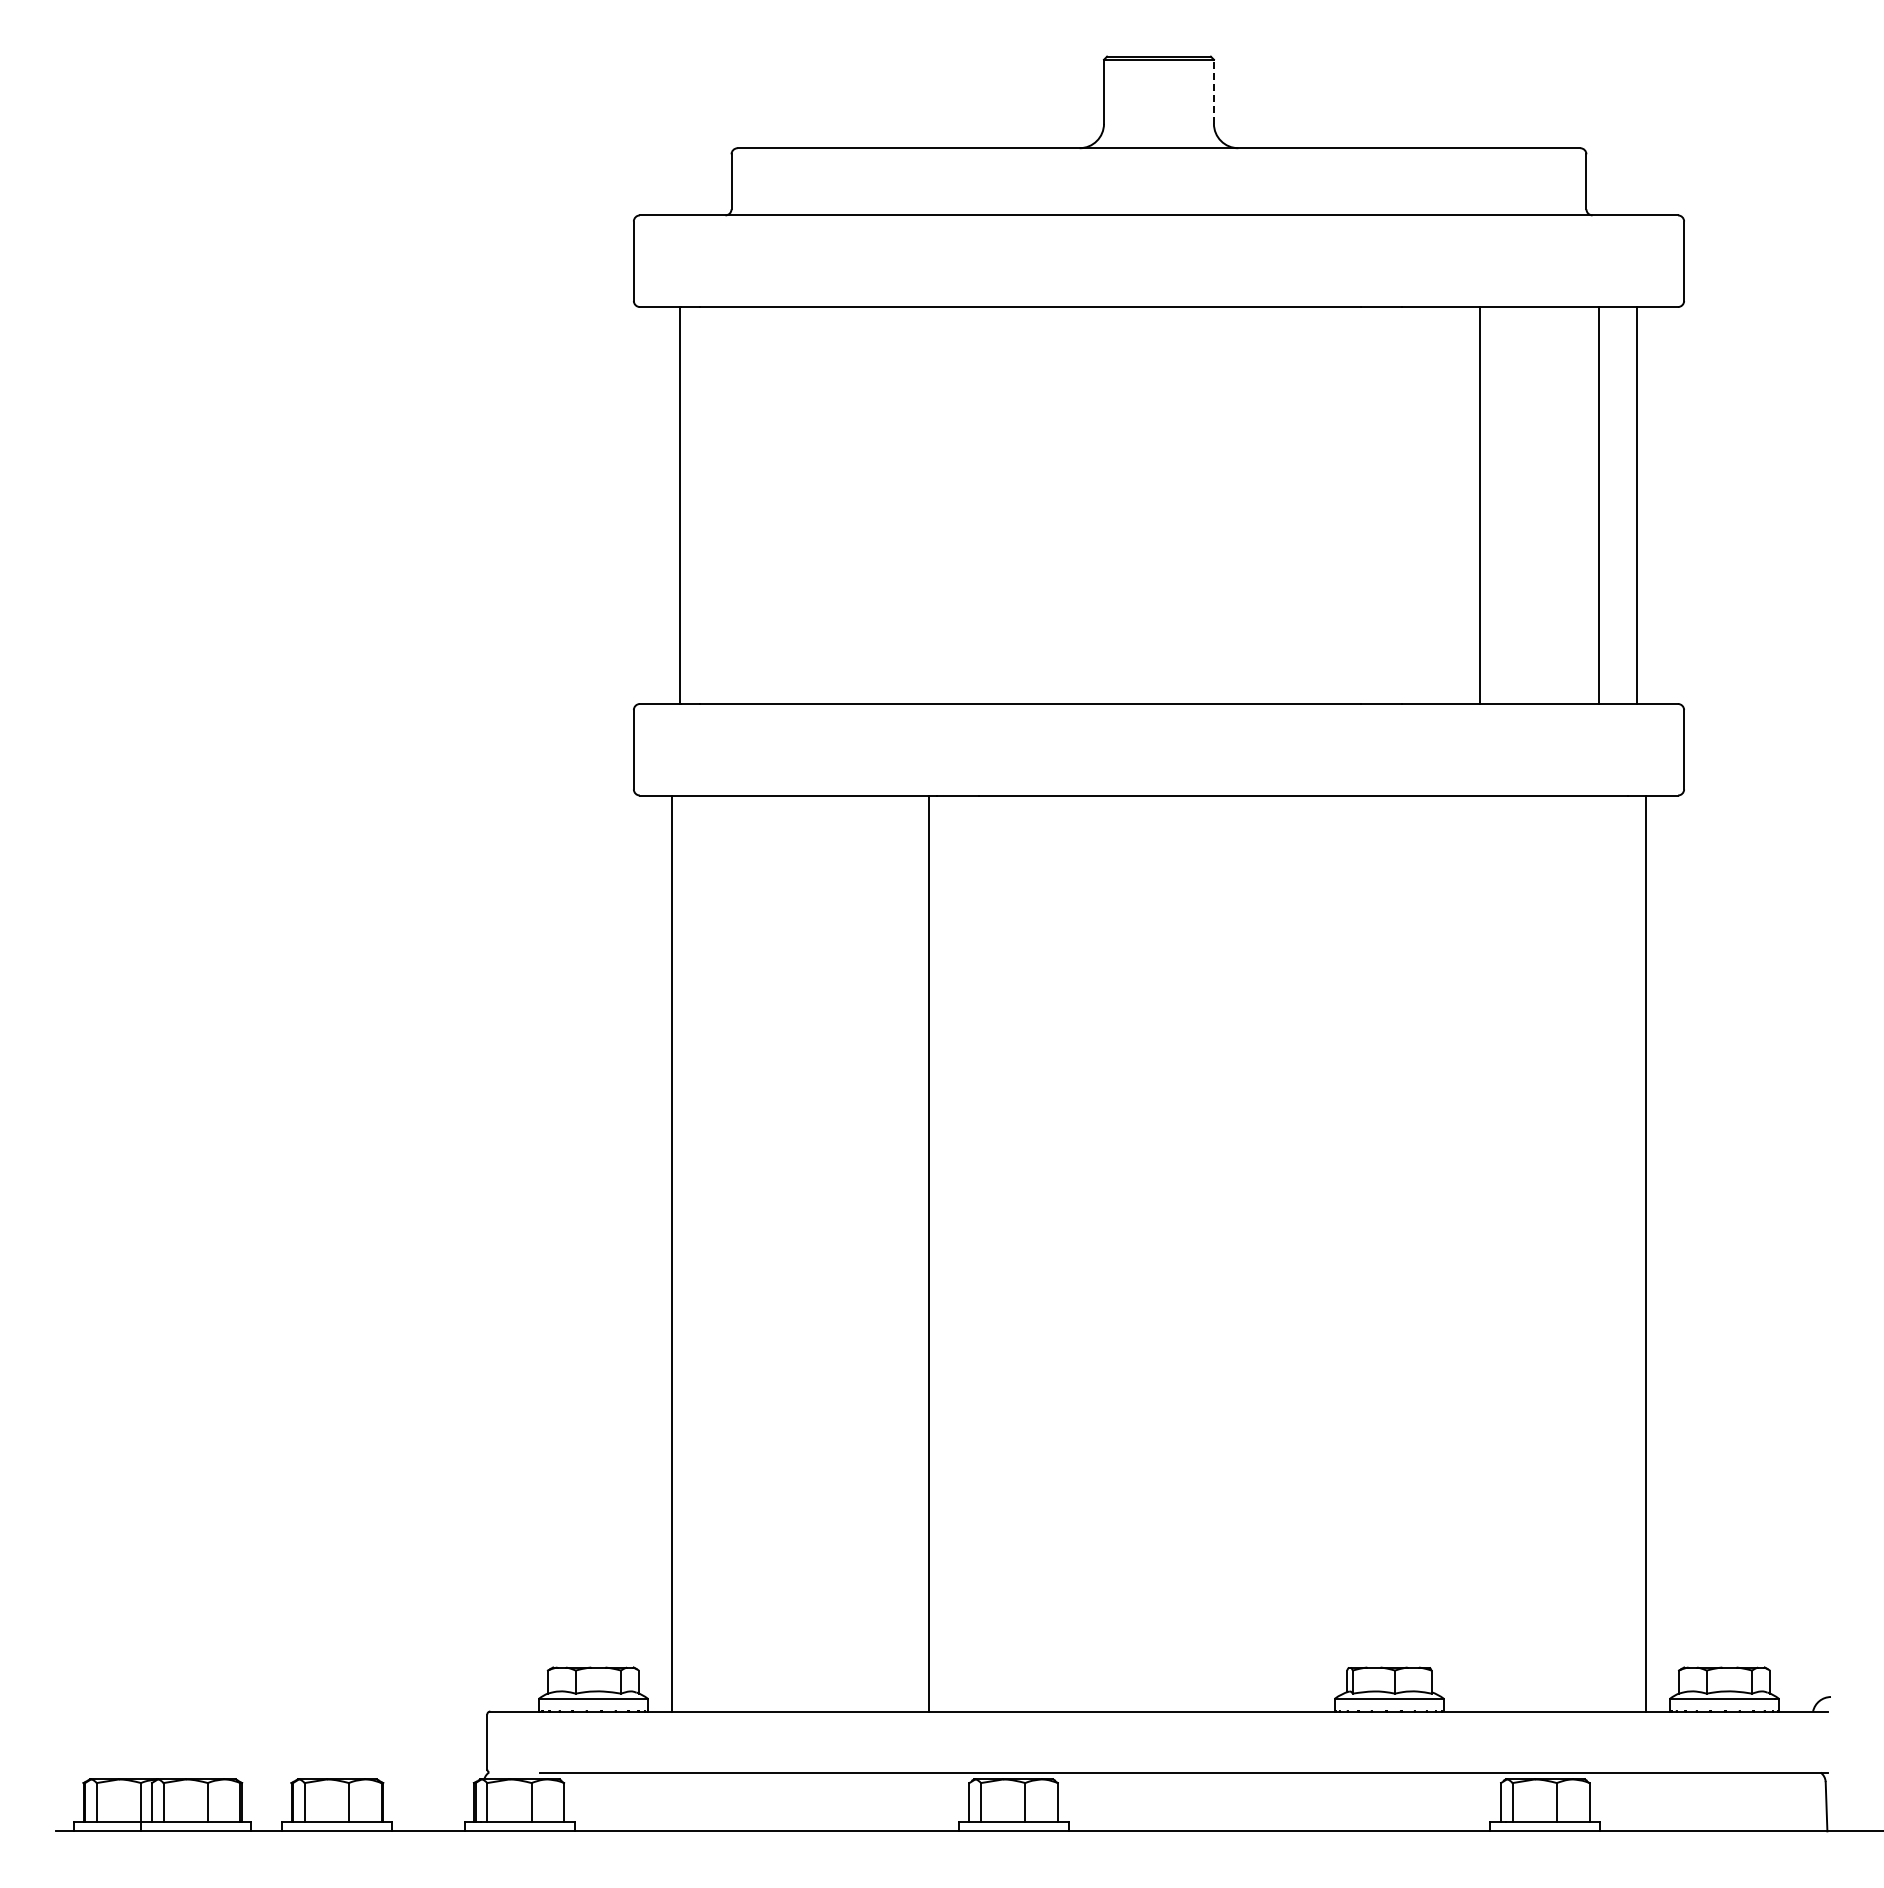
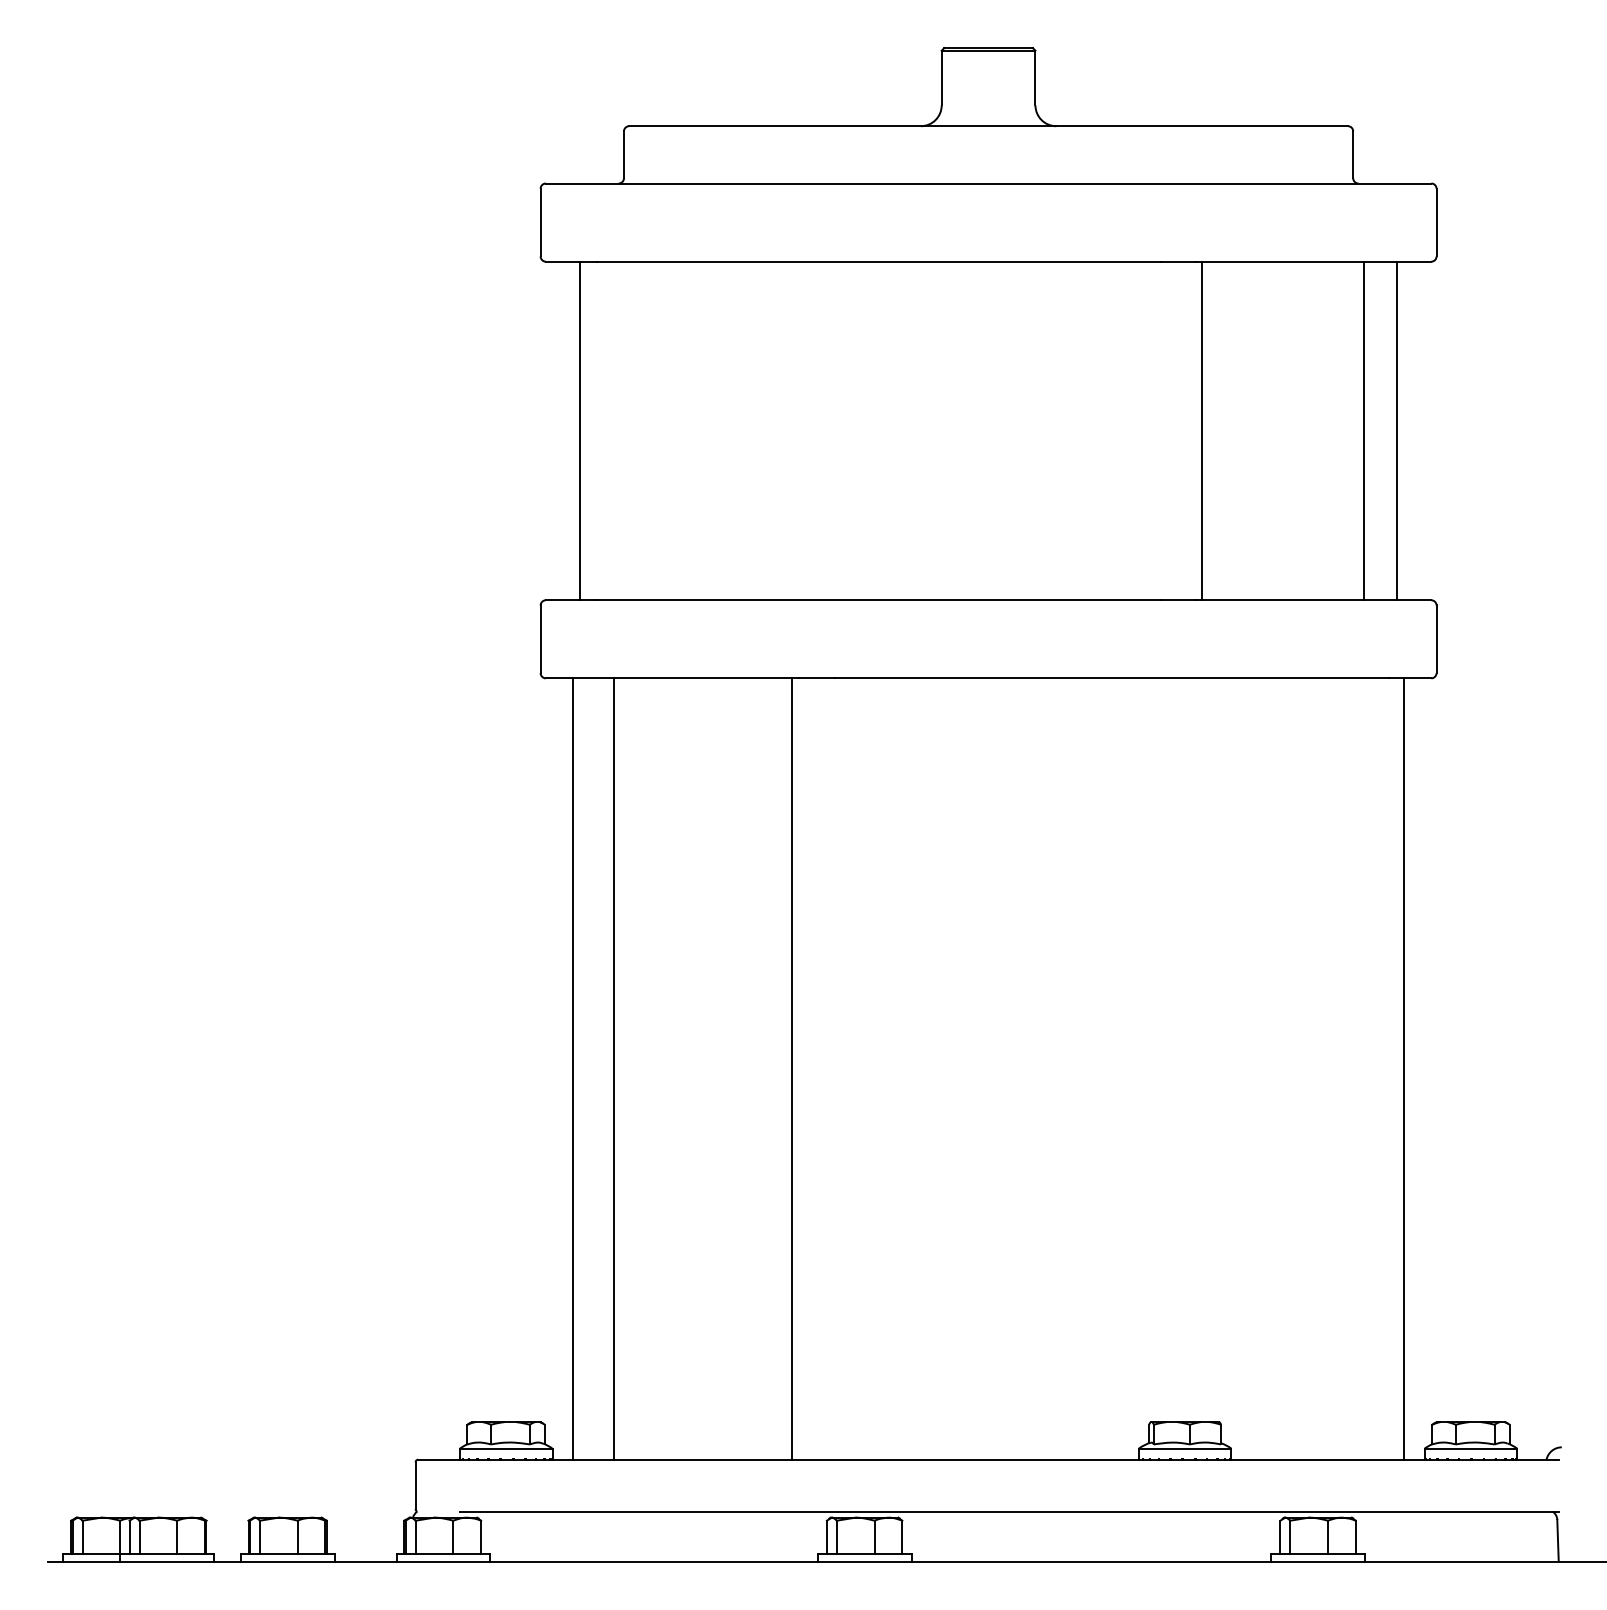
line: (1213, 91) -> (1035, 77), dashed -> solid
line: (1479, 505) -> (1201, 430), moved
line: (719, 1253) -> (613, 1069), added

